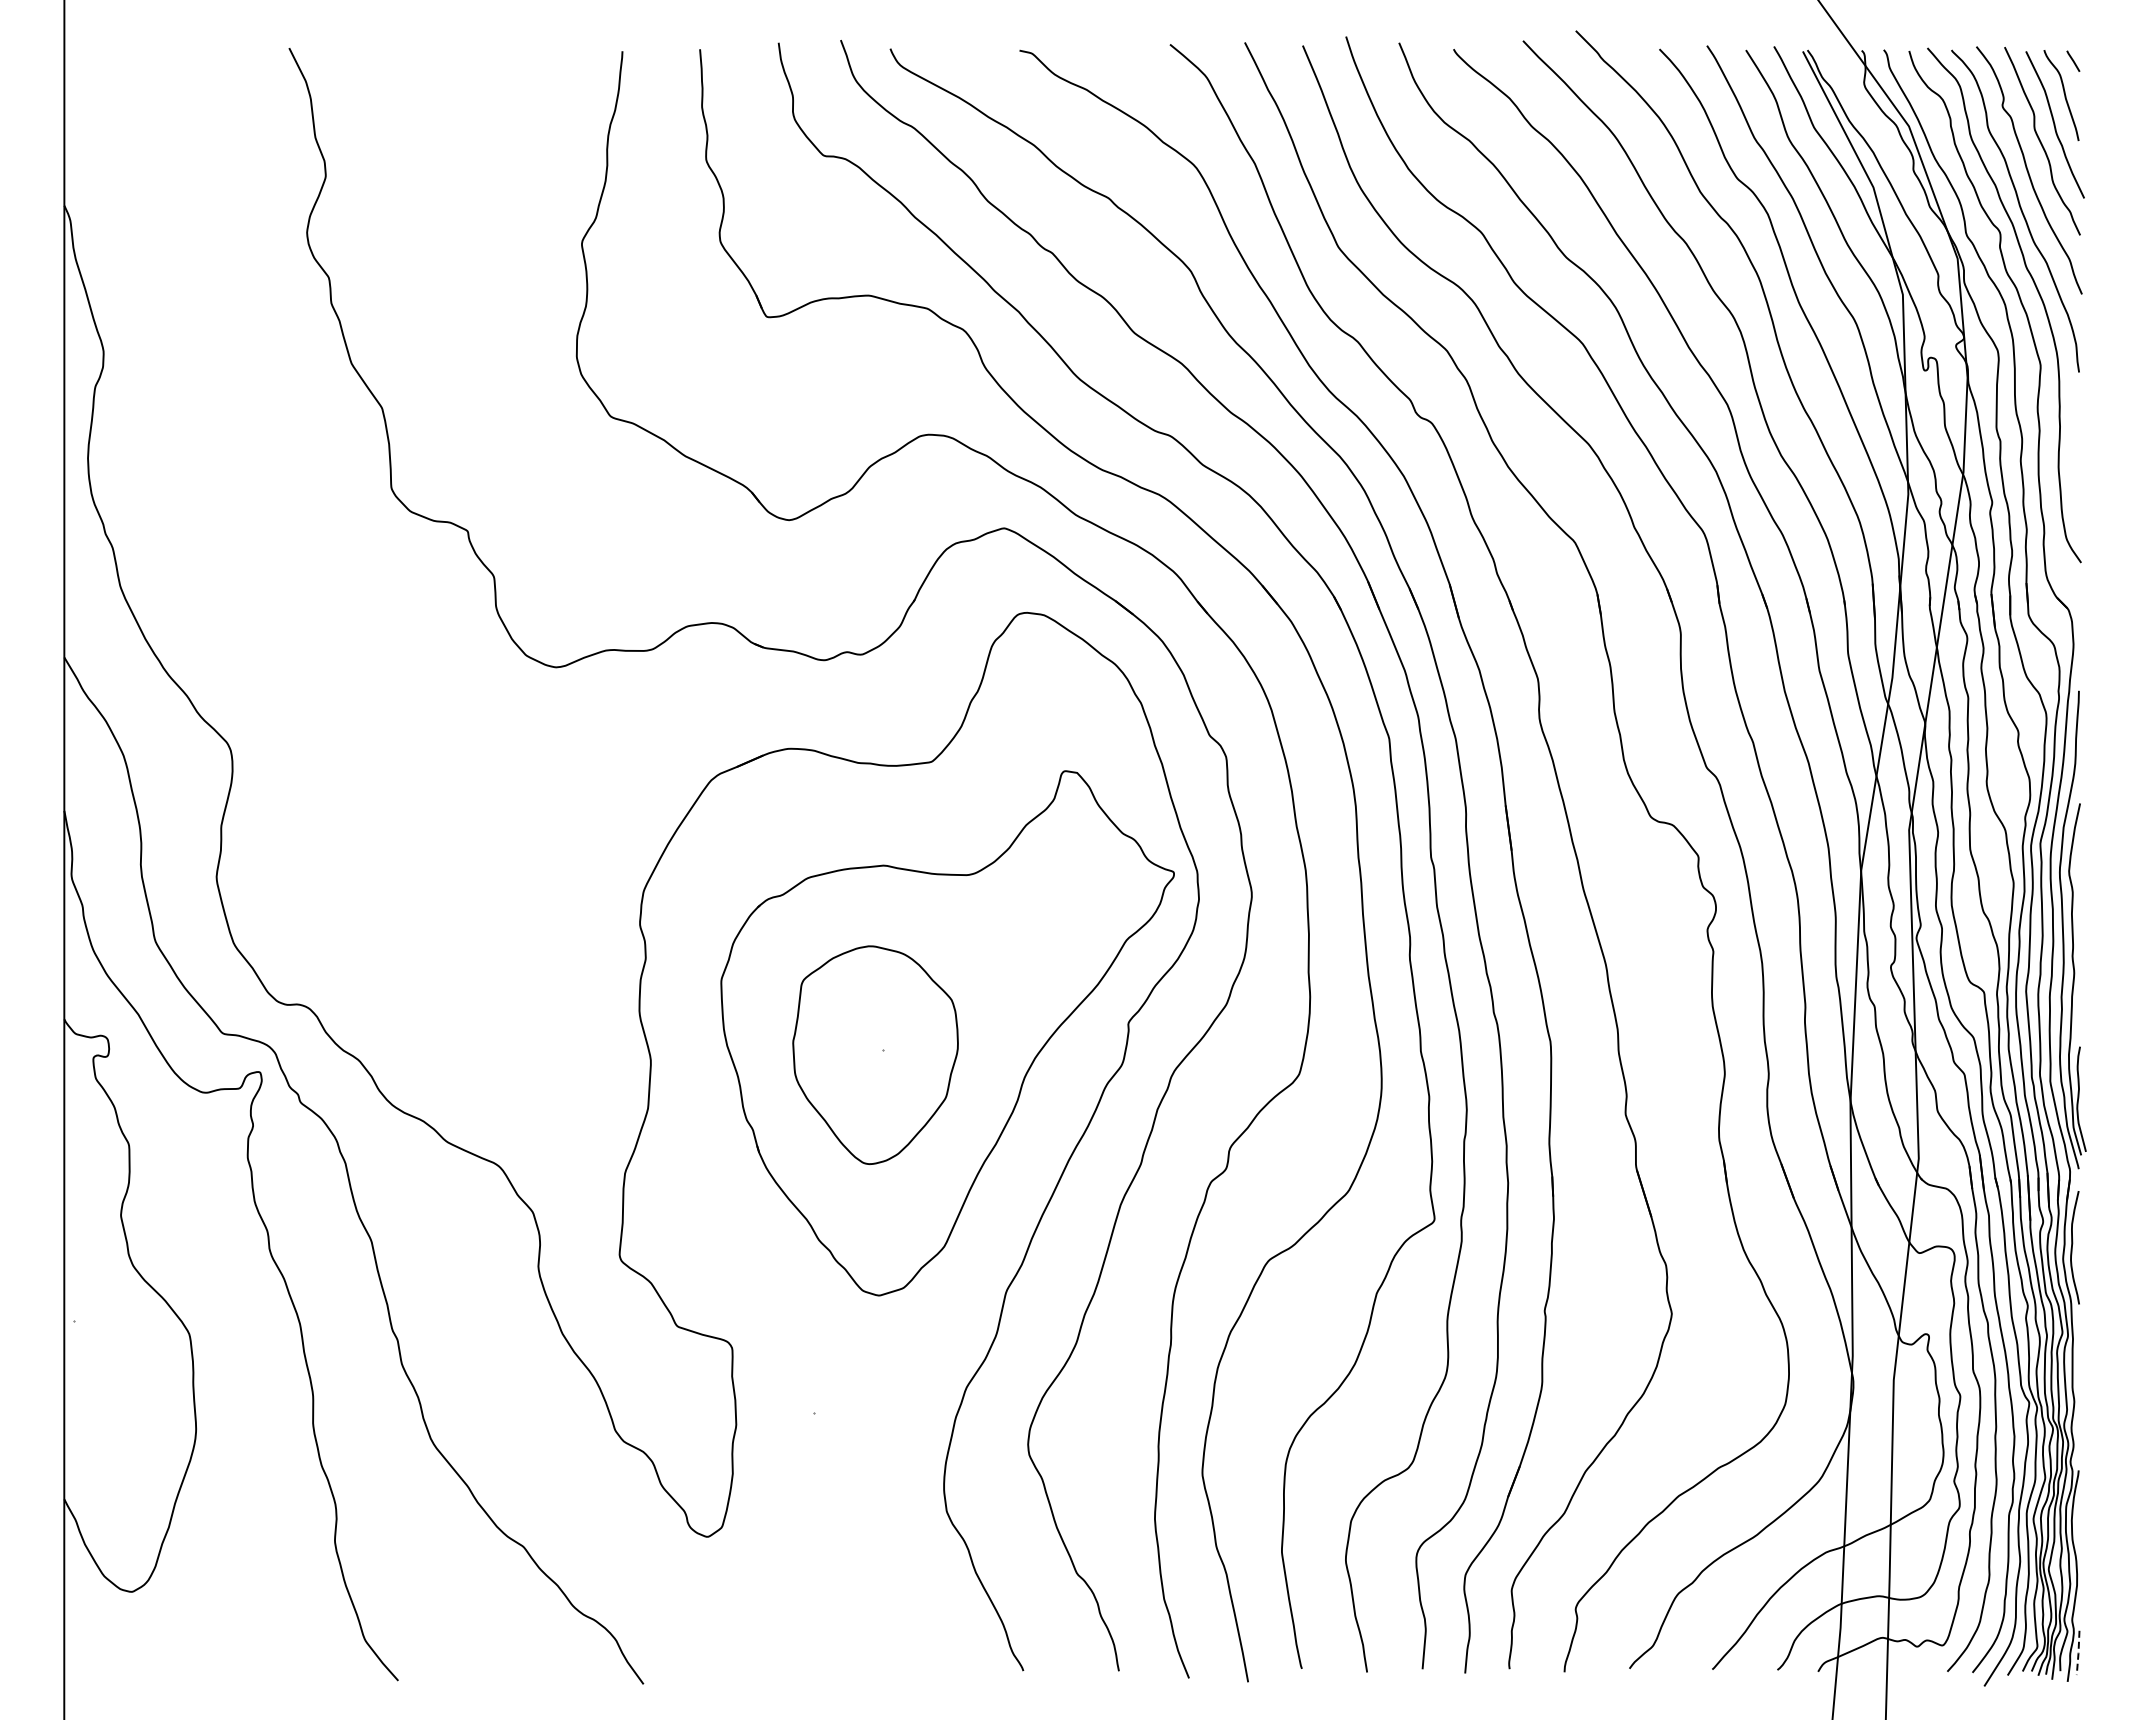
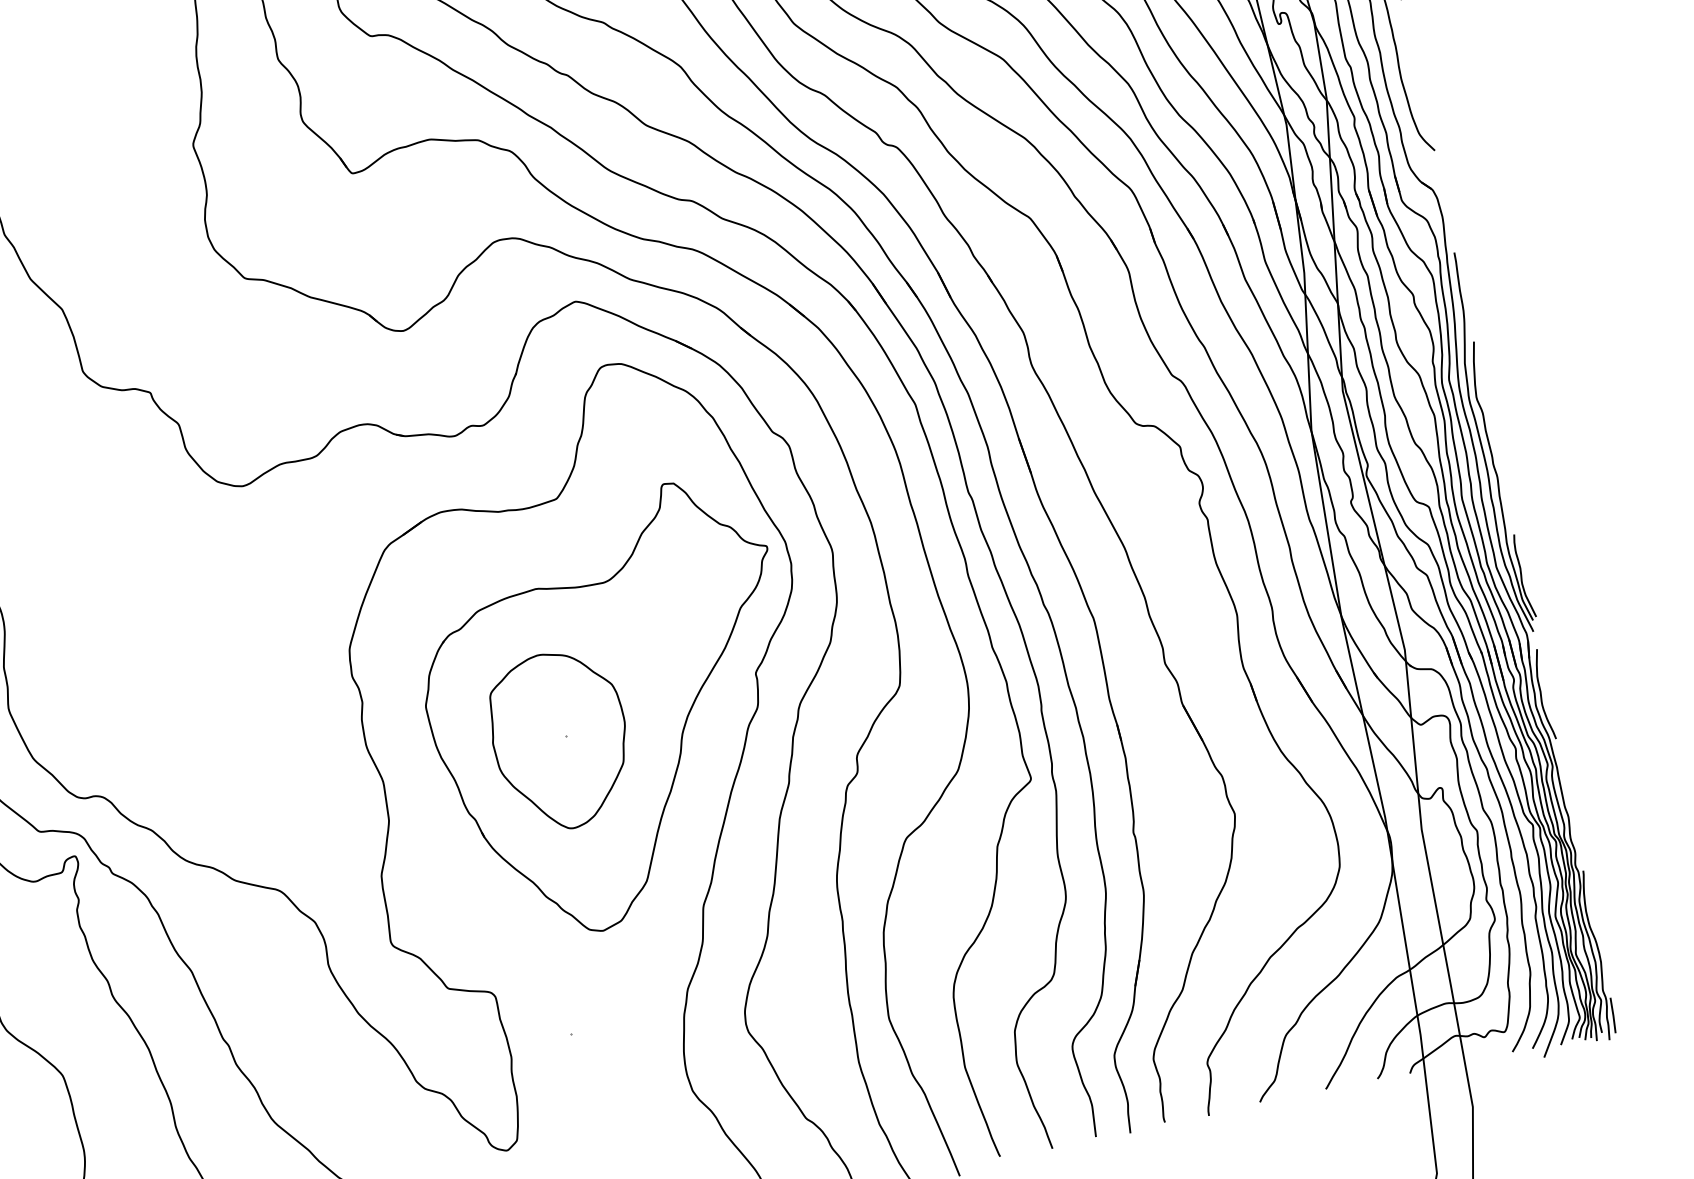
line: (2078, 1653) -> (1613, 1015), dashed -> solid

